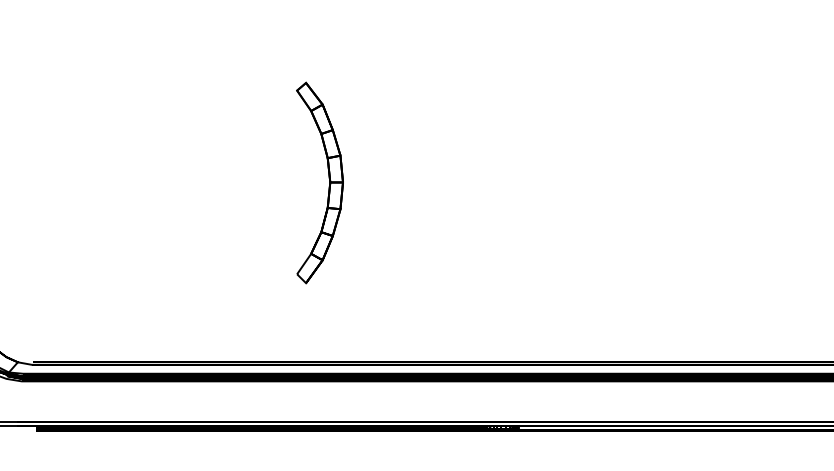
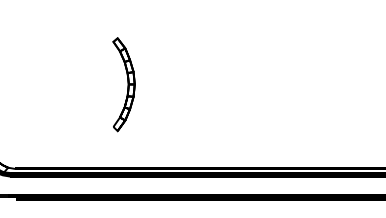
part: (318, 182) -> (123, 84), moved

